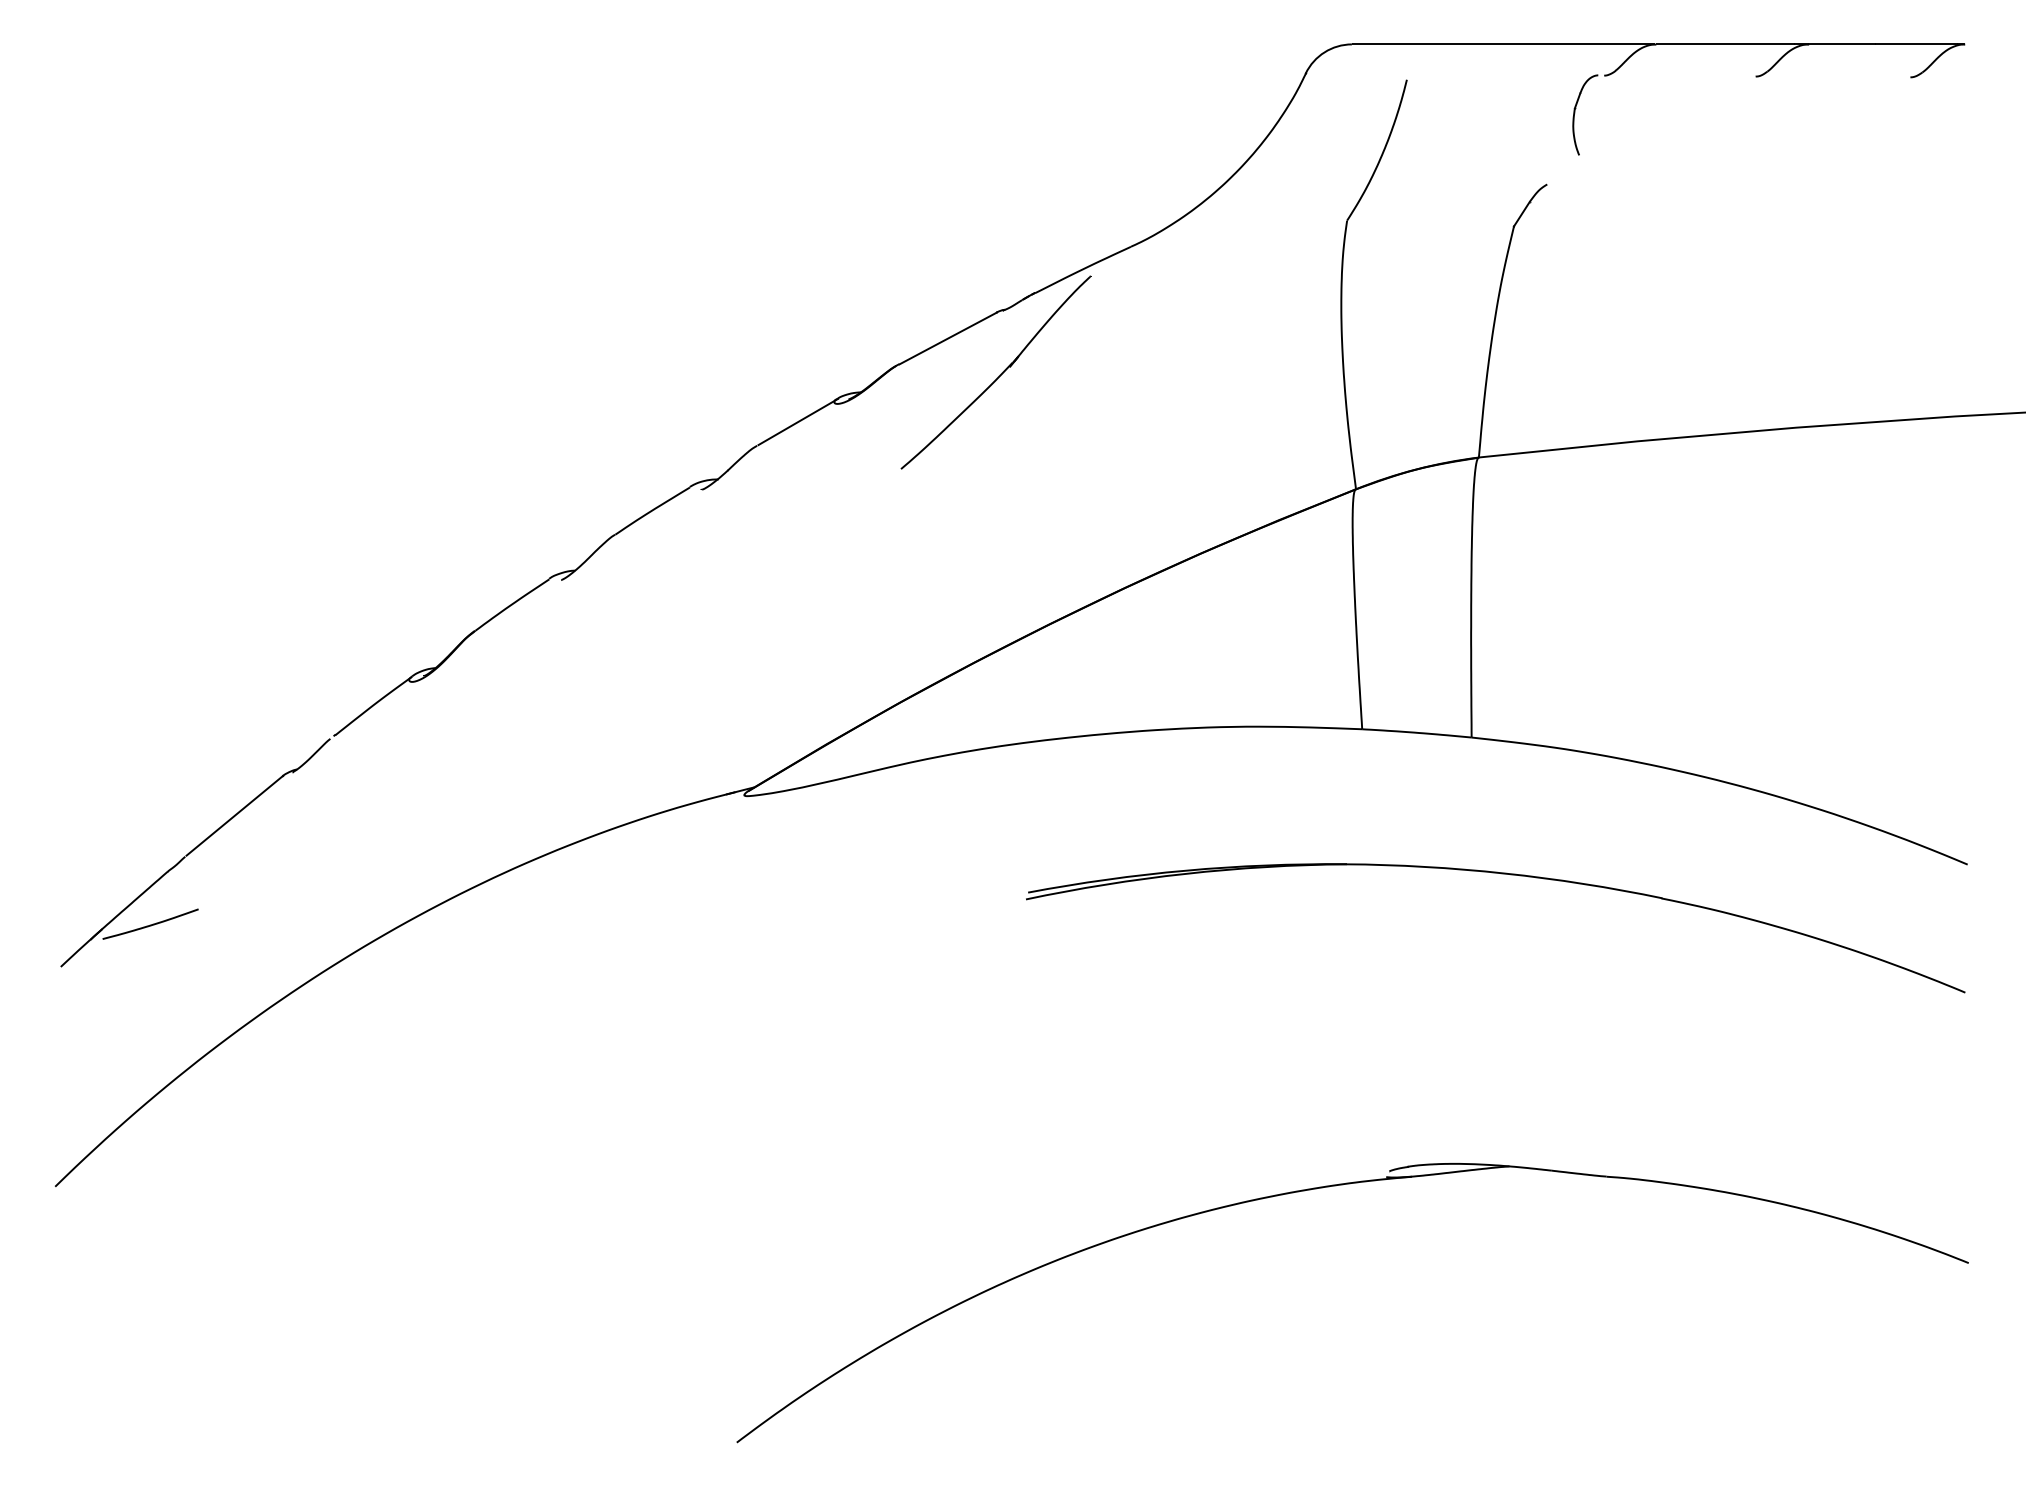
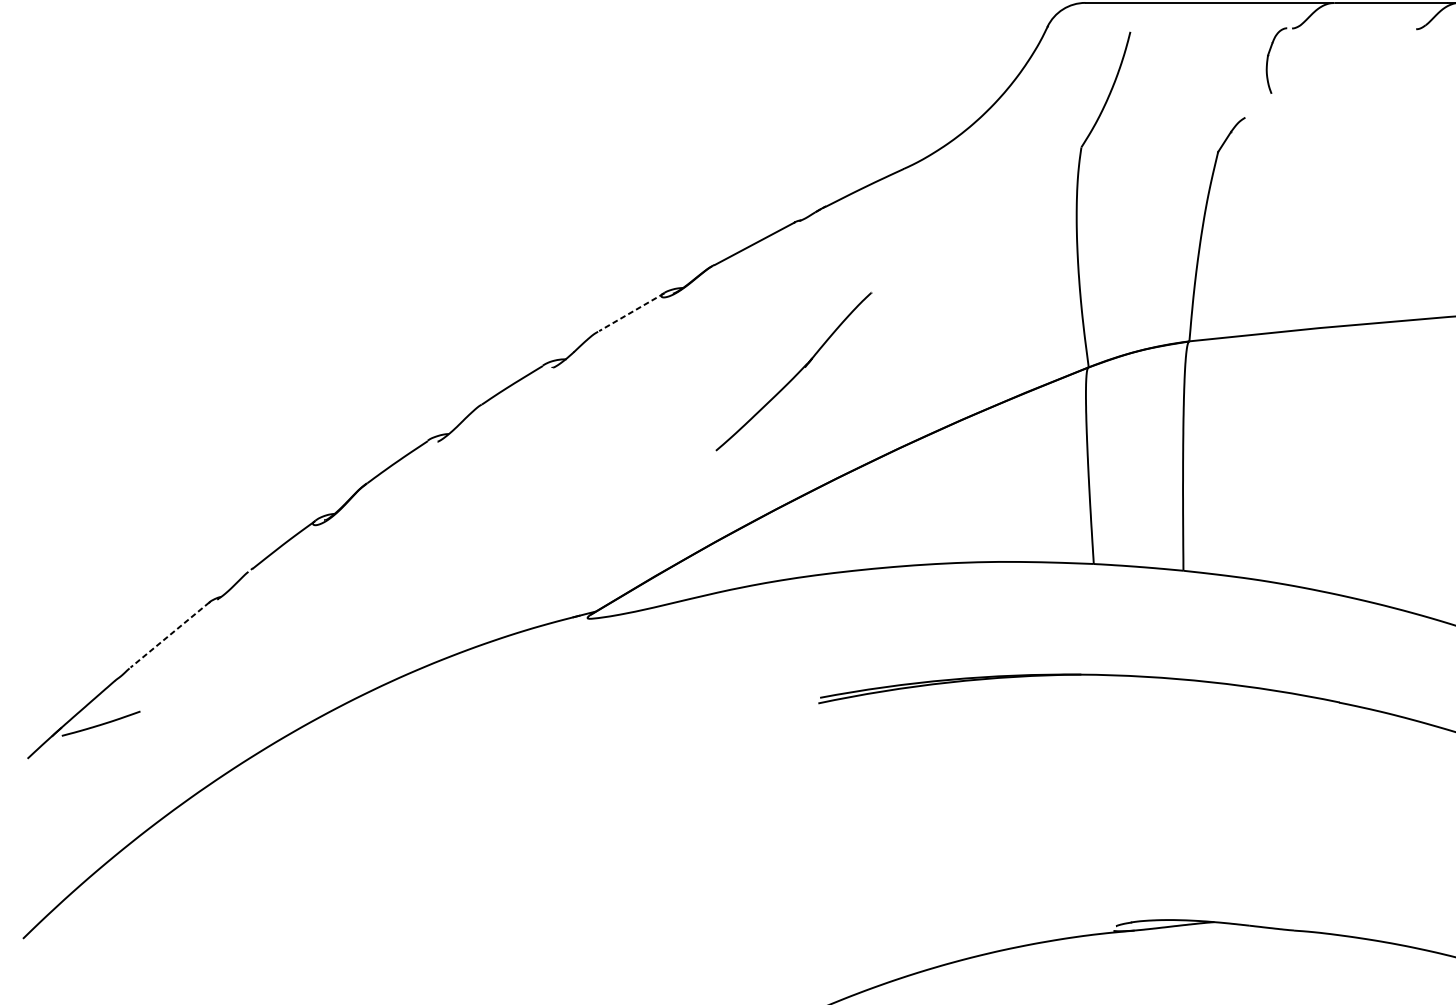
part: (995, 372) -> (793, 371), moved
line: (797, 422) -> (631, 312), solid -> dashed
line: (234, 816) -> (169, 635), solid -> dashed

